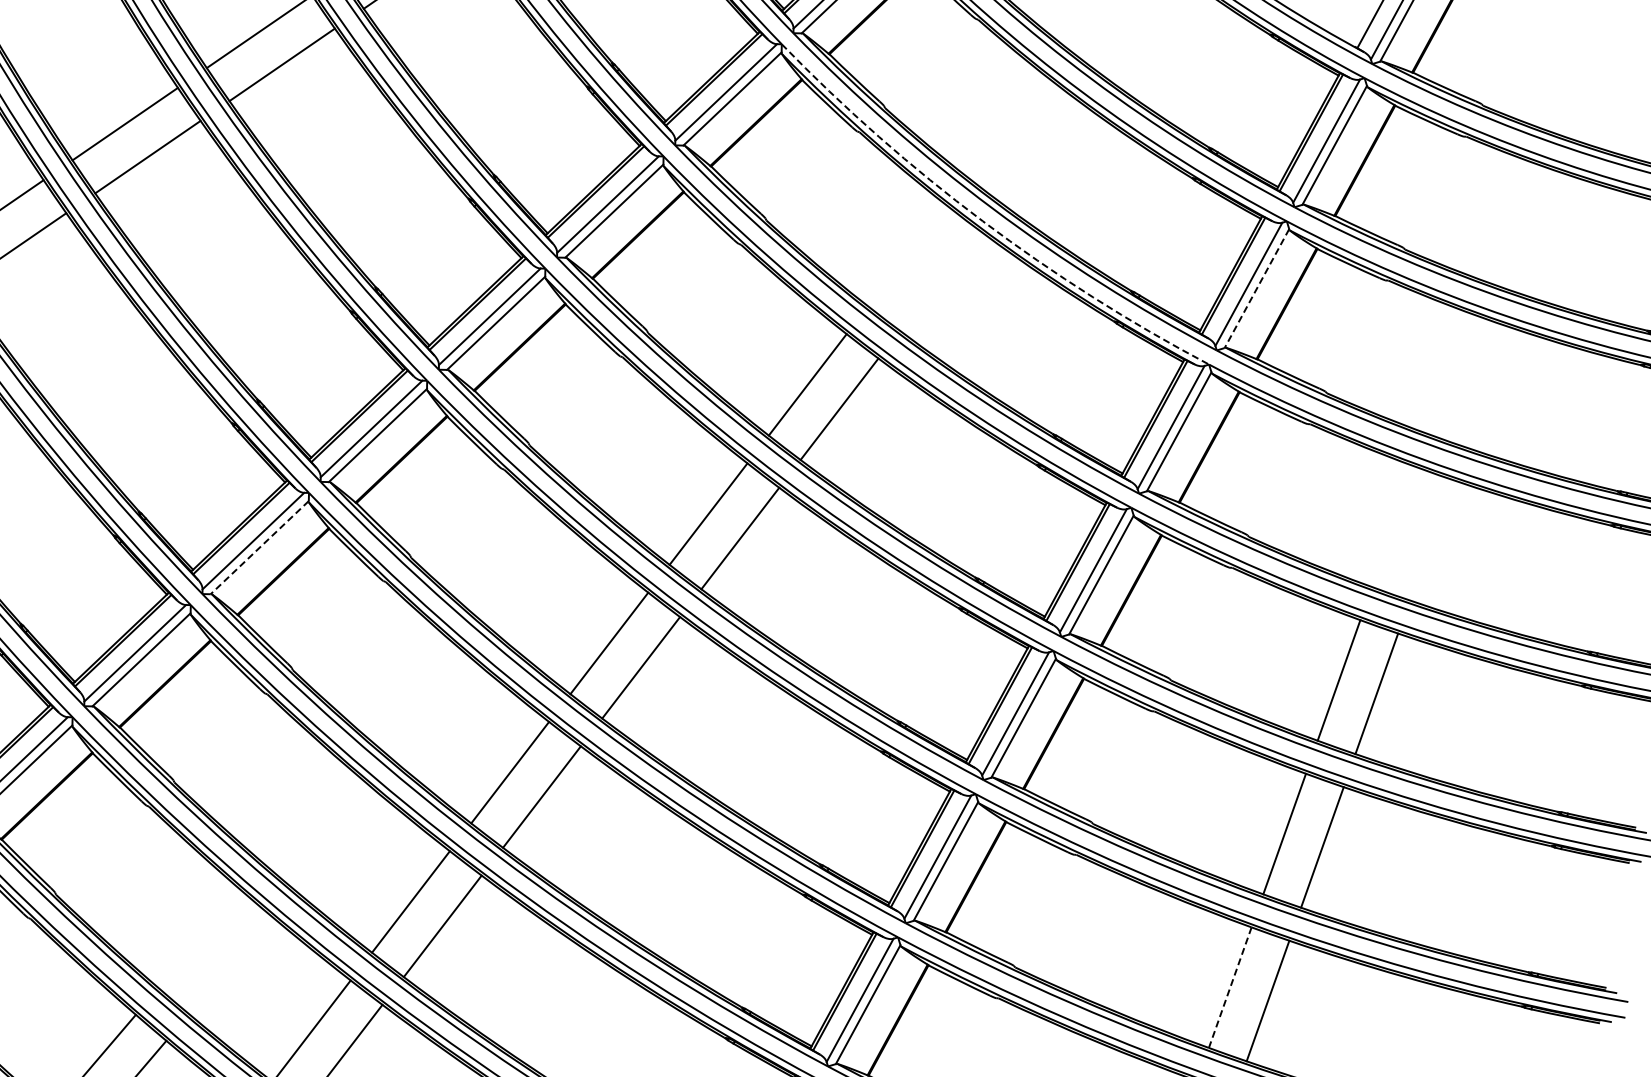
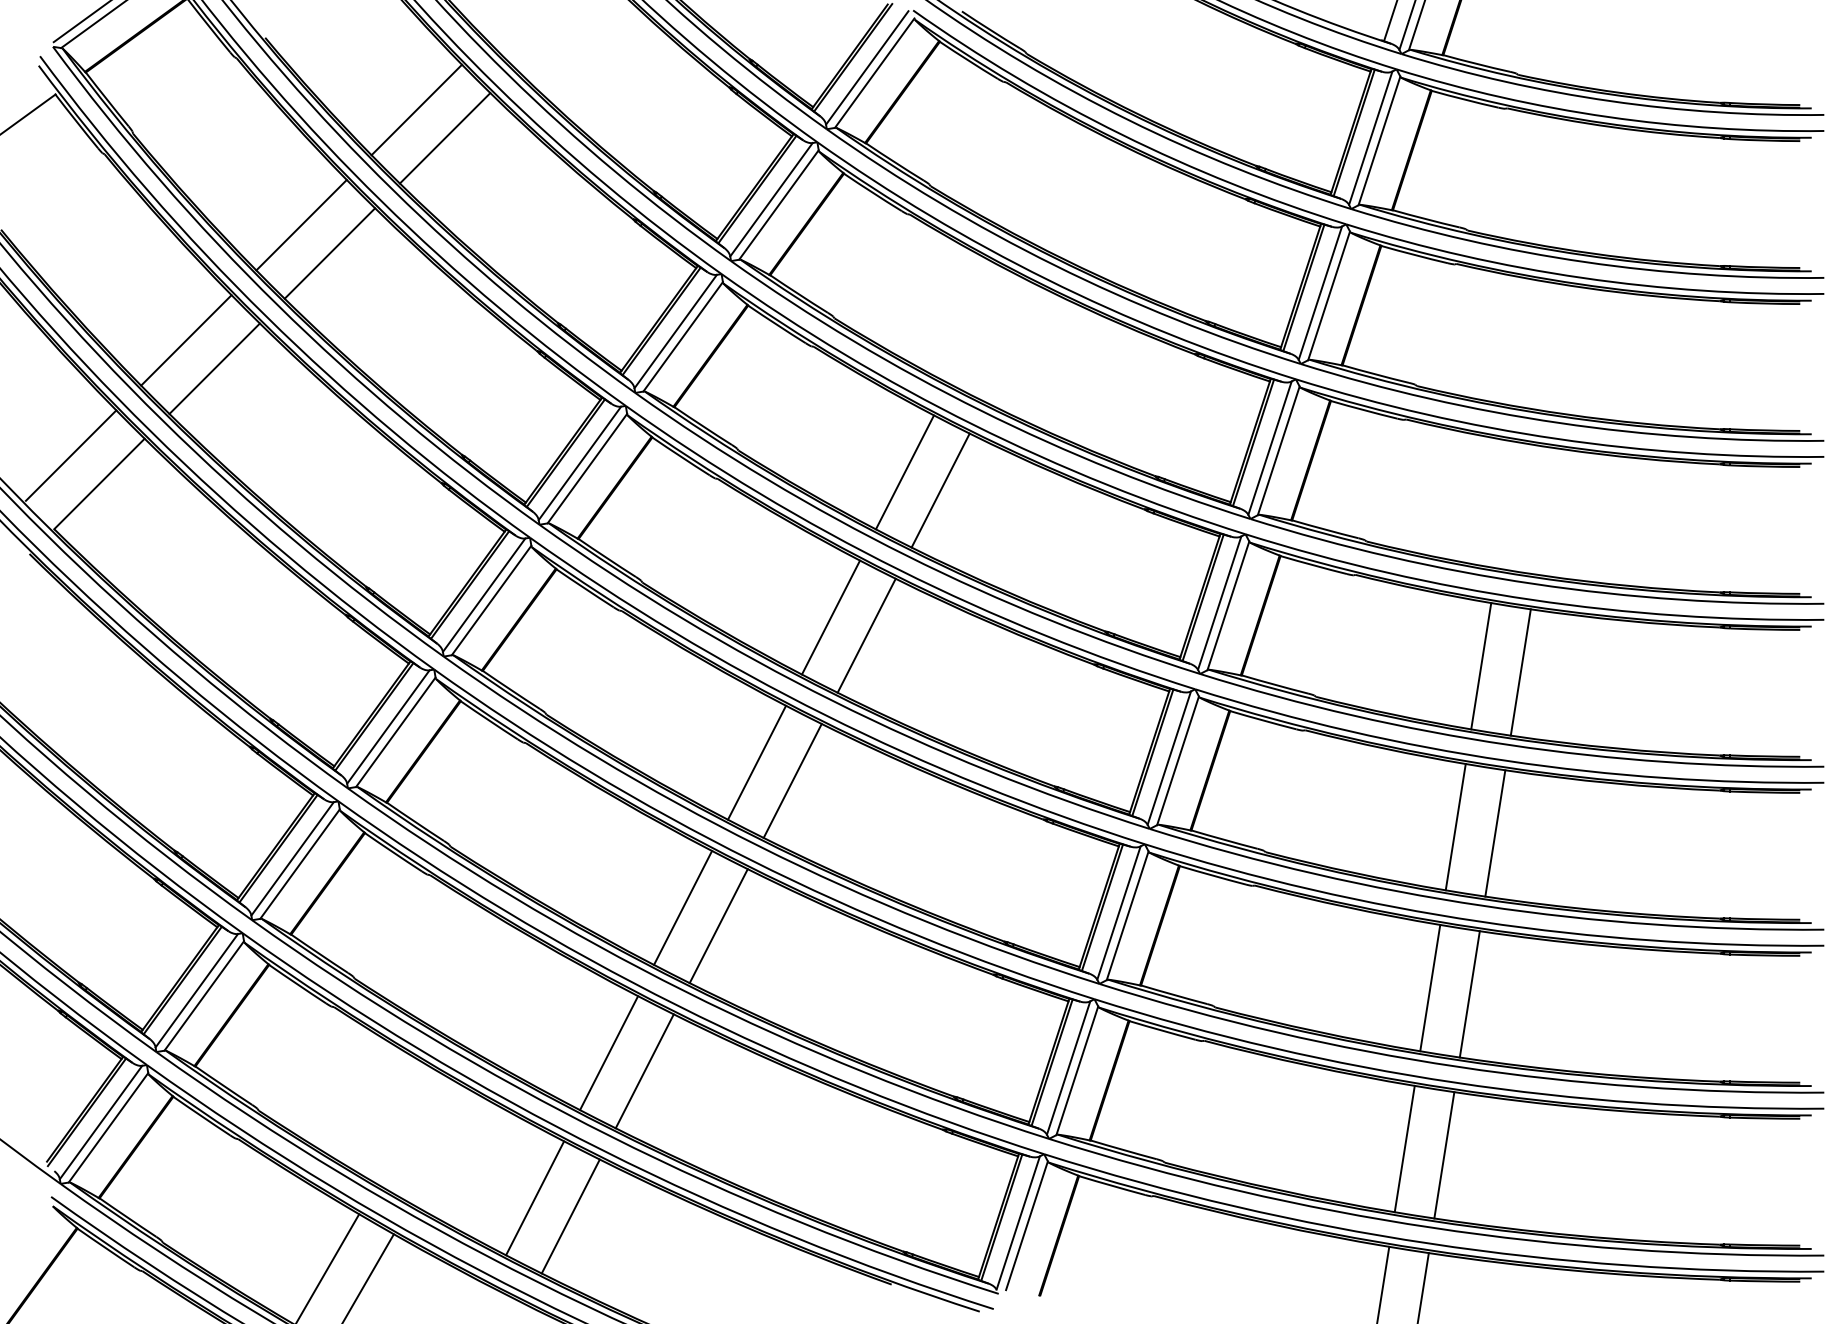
arc: (983, 221) -> (1047, 279), dashed -> solid
line: (1257, 288) -> (1329, 295), dashed -> solid
line: (259, 547) -> (395, 732), dashed -> solid
line: (1230, 988) -> (1430, 988), dashed -> solid

